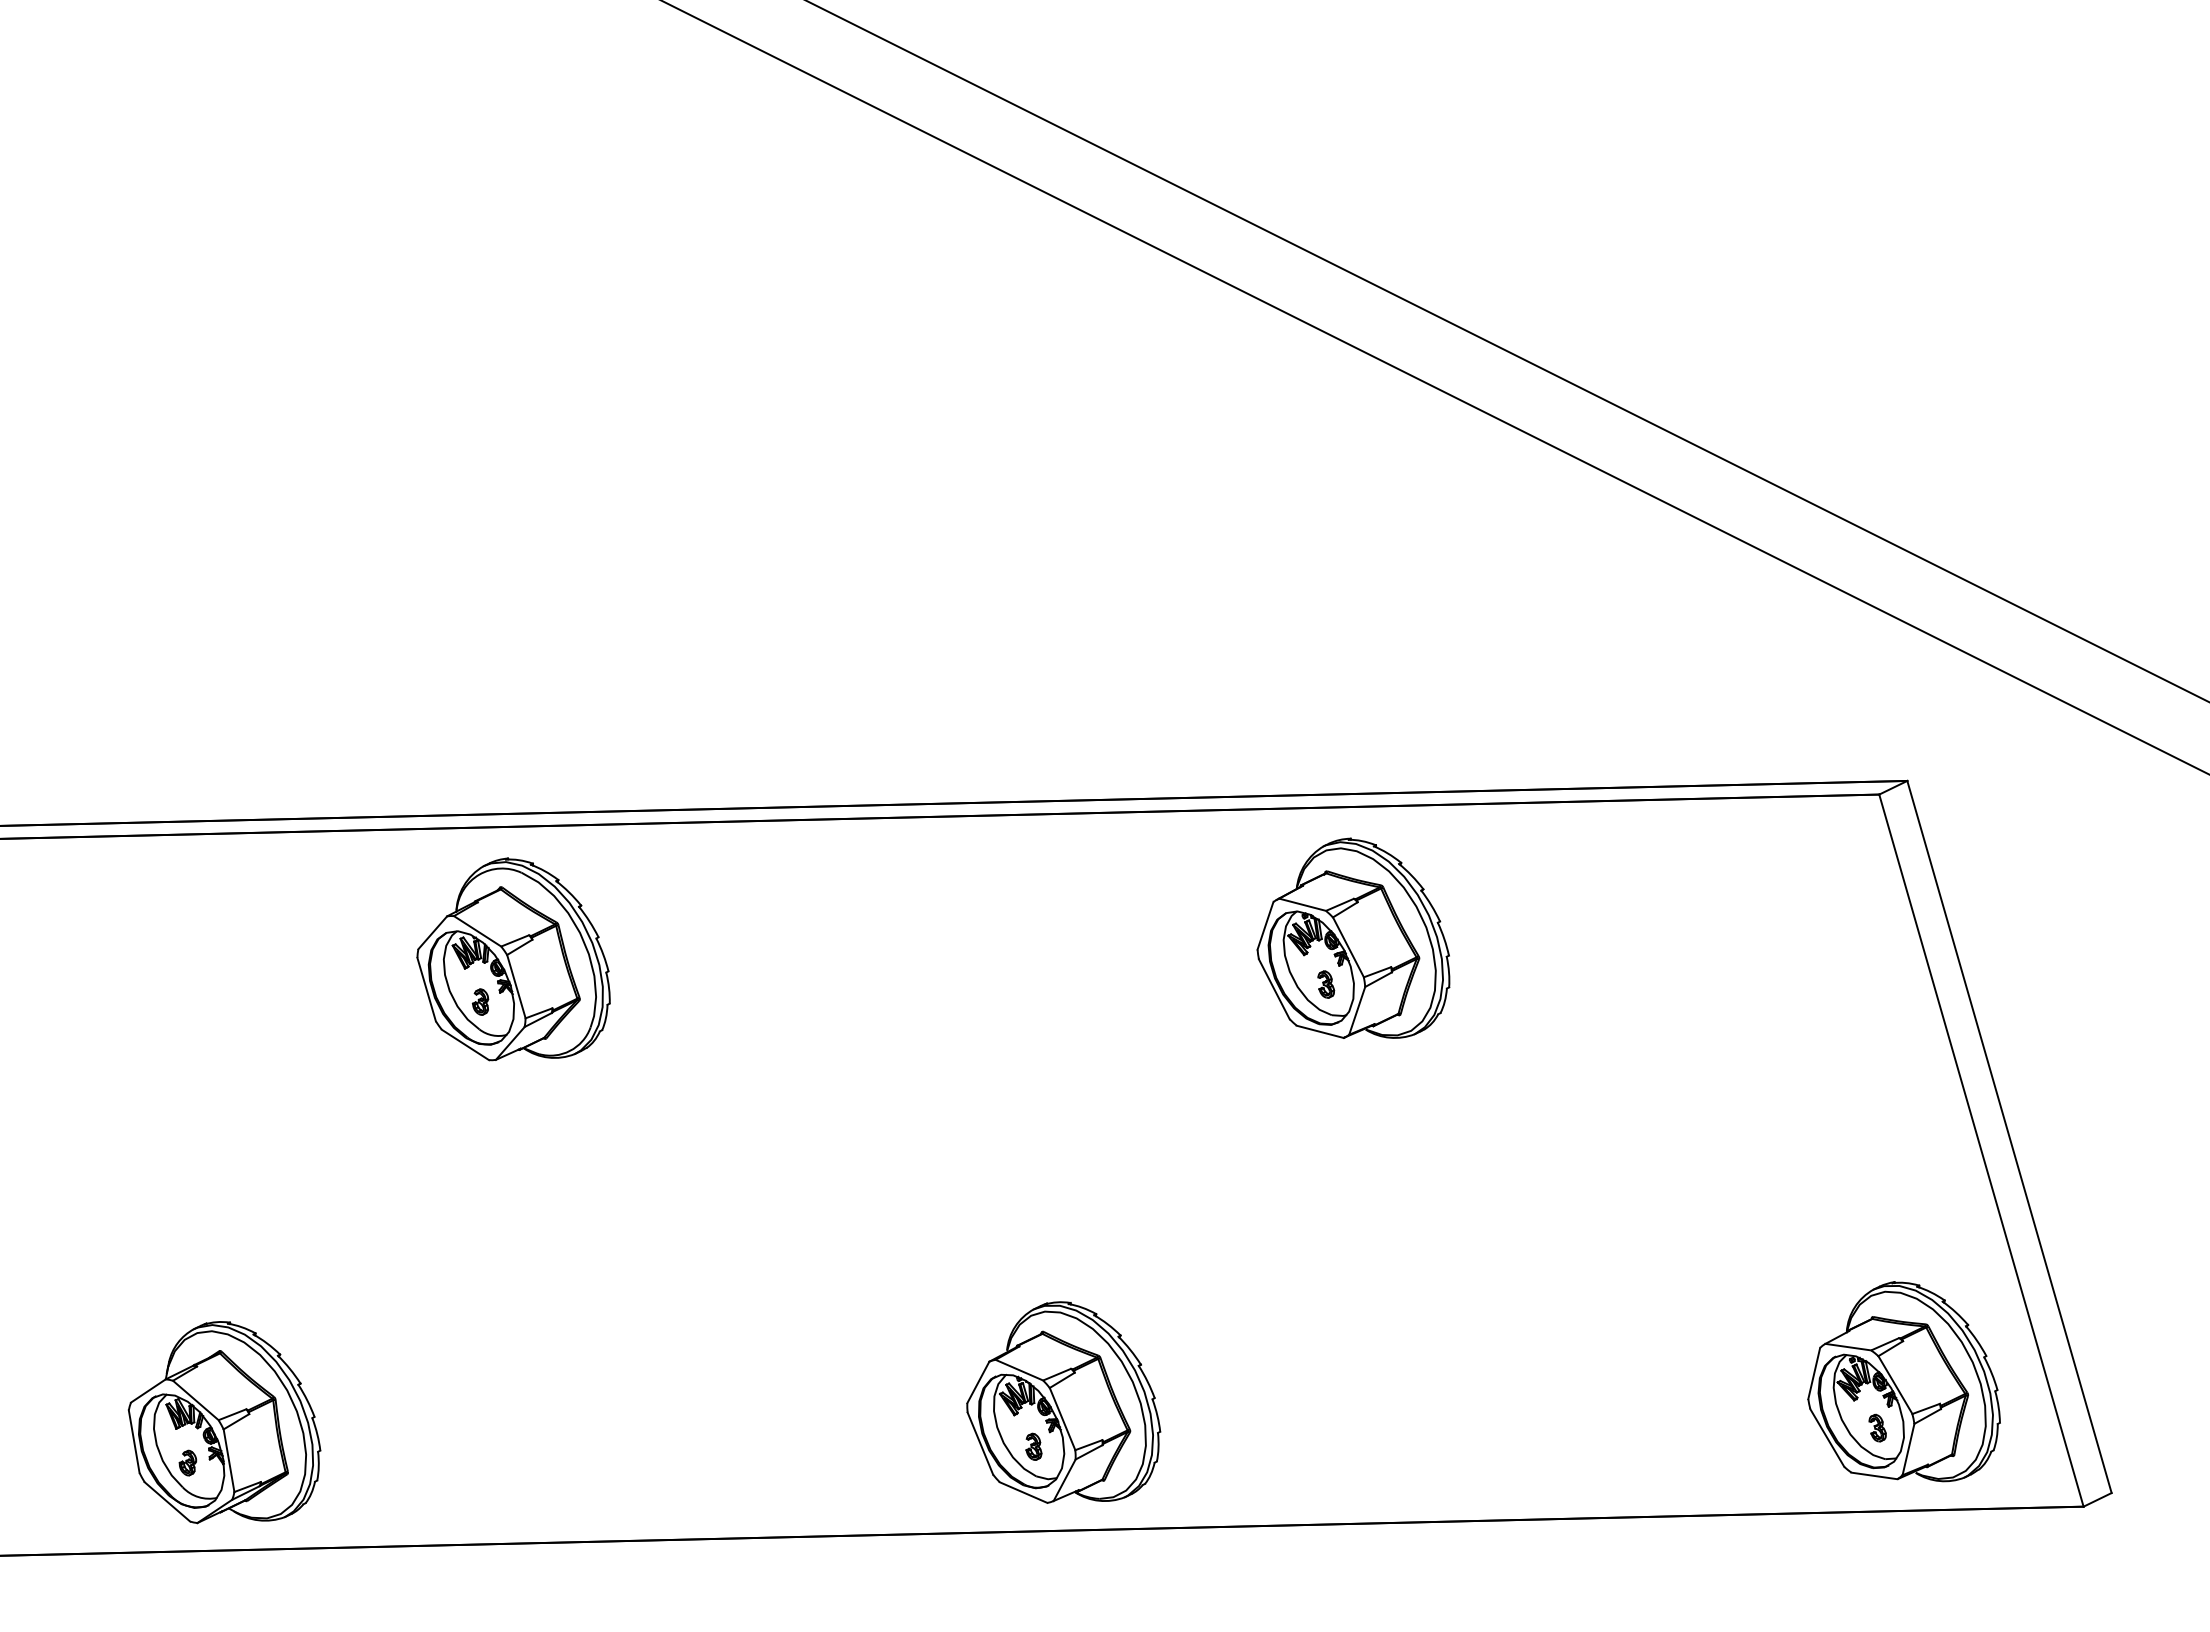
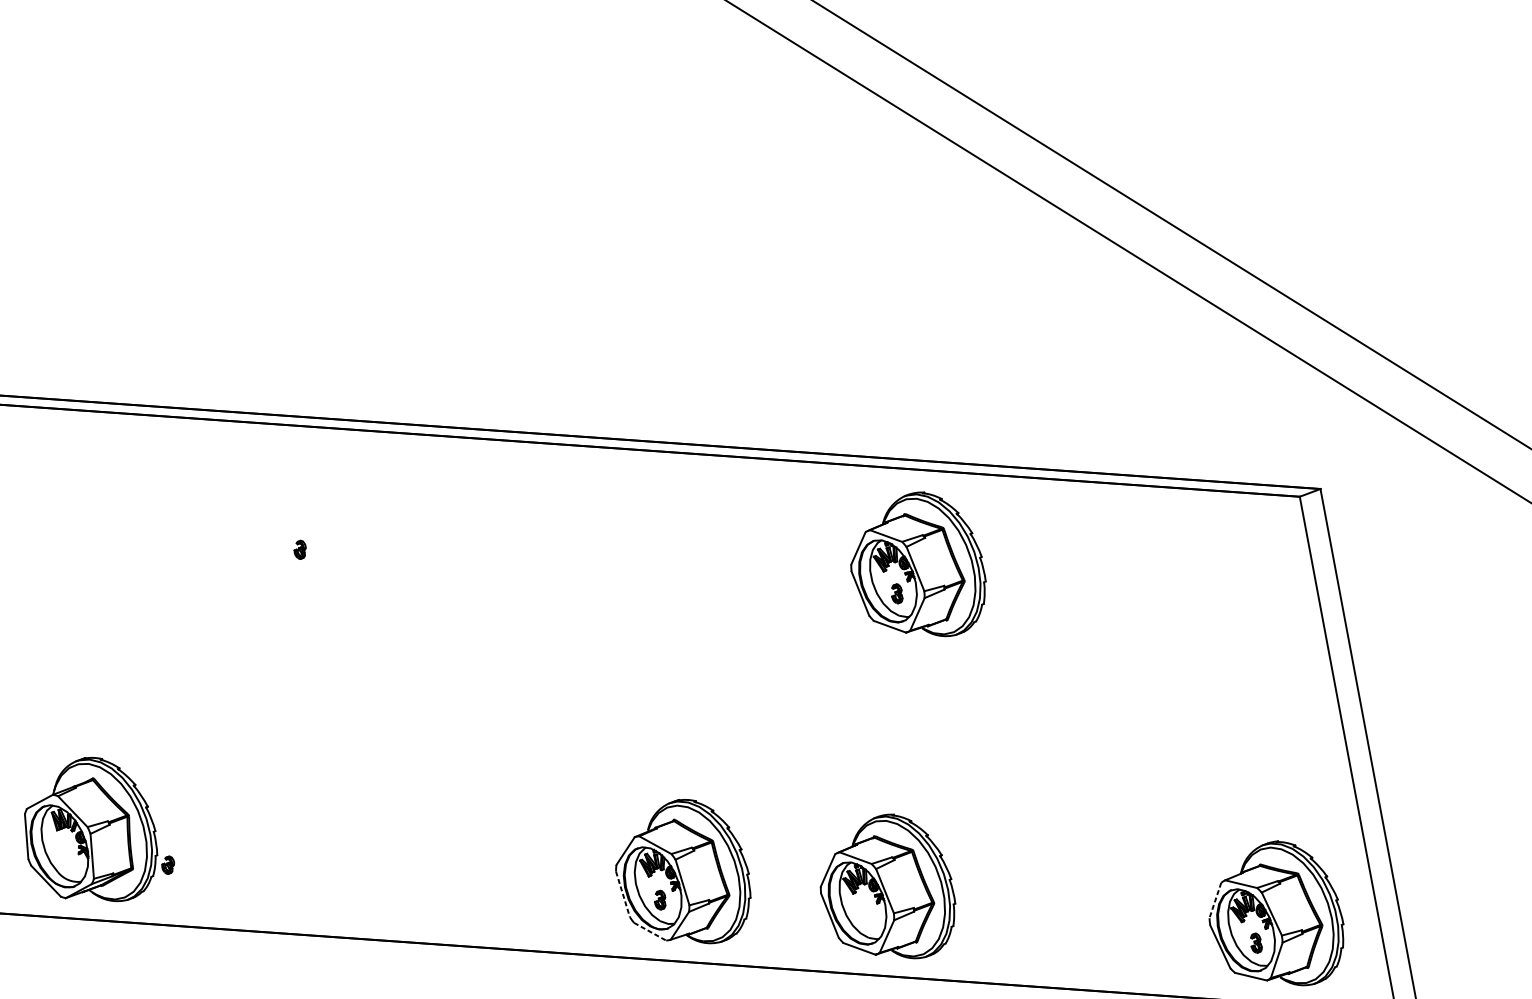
part: (513, 959) -> (326, 522), removed
line: (1814, 1374) -> (1215, 901), solid -> dashed
part: (1353, 1394) -> (889, 884), added
line: (980, 1443) -> (623, 894), solid -> dashed
part: (187, 1462) -> (167, 864), moved
line: (1023, 1492) -> (650, 931), solid -> dashed

